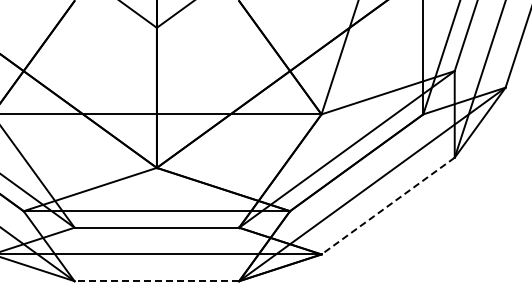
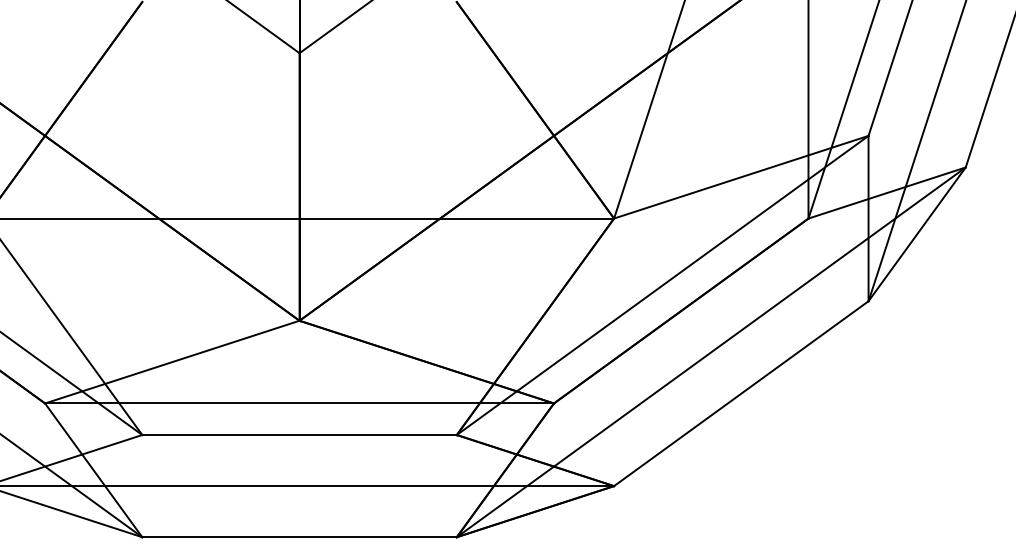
line: (387, 206) -> (740, 394), dashed -> solid
line: (156, 281) -> (298, 537), dashed -> solid

